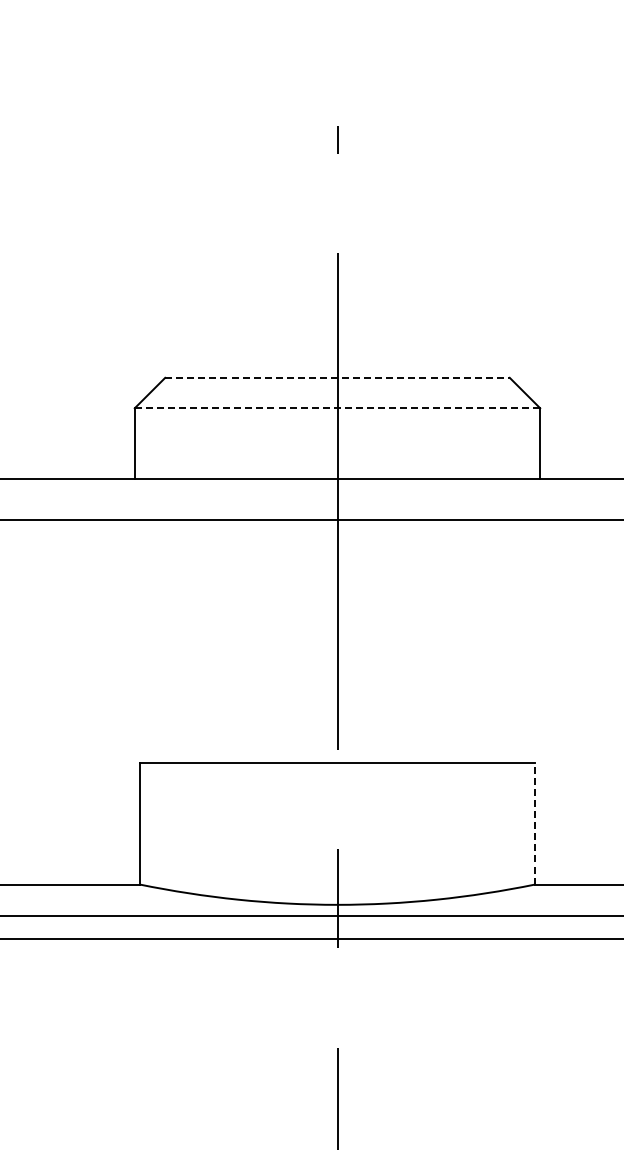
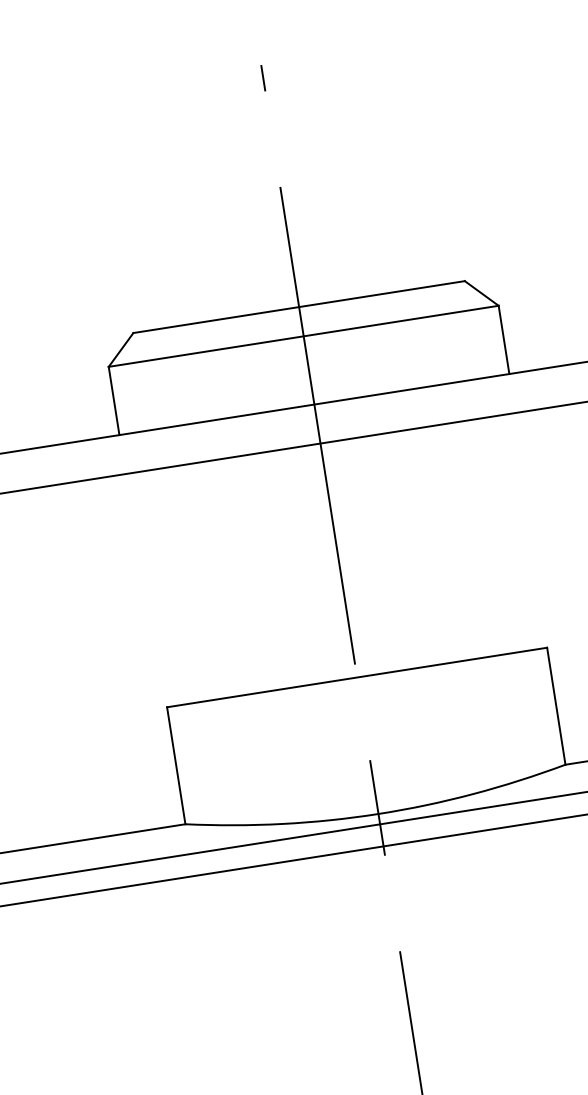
line: (337, 377) -> (299, 306), dashed -> solid
line: (337, 408) -> (303, 336), dashed -> solid
line: (535, 823) -> (556, 705), dashed -> solid

